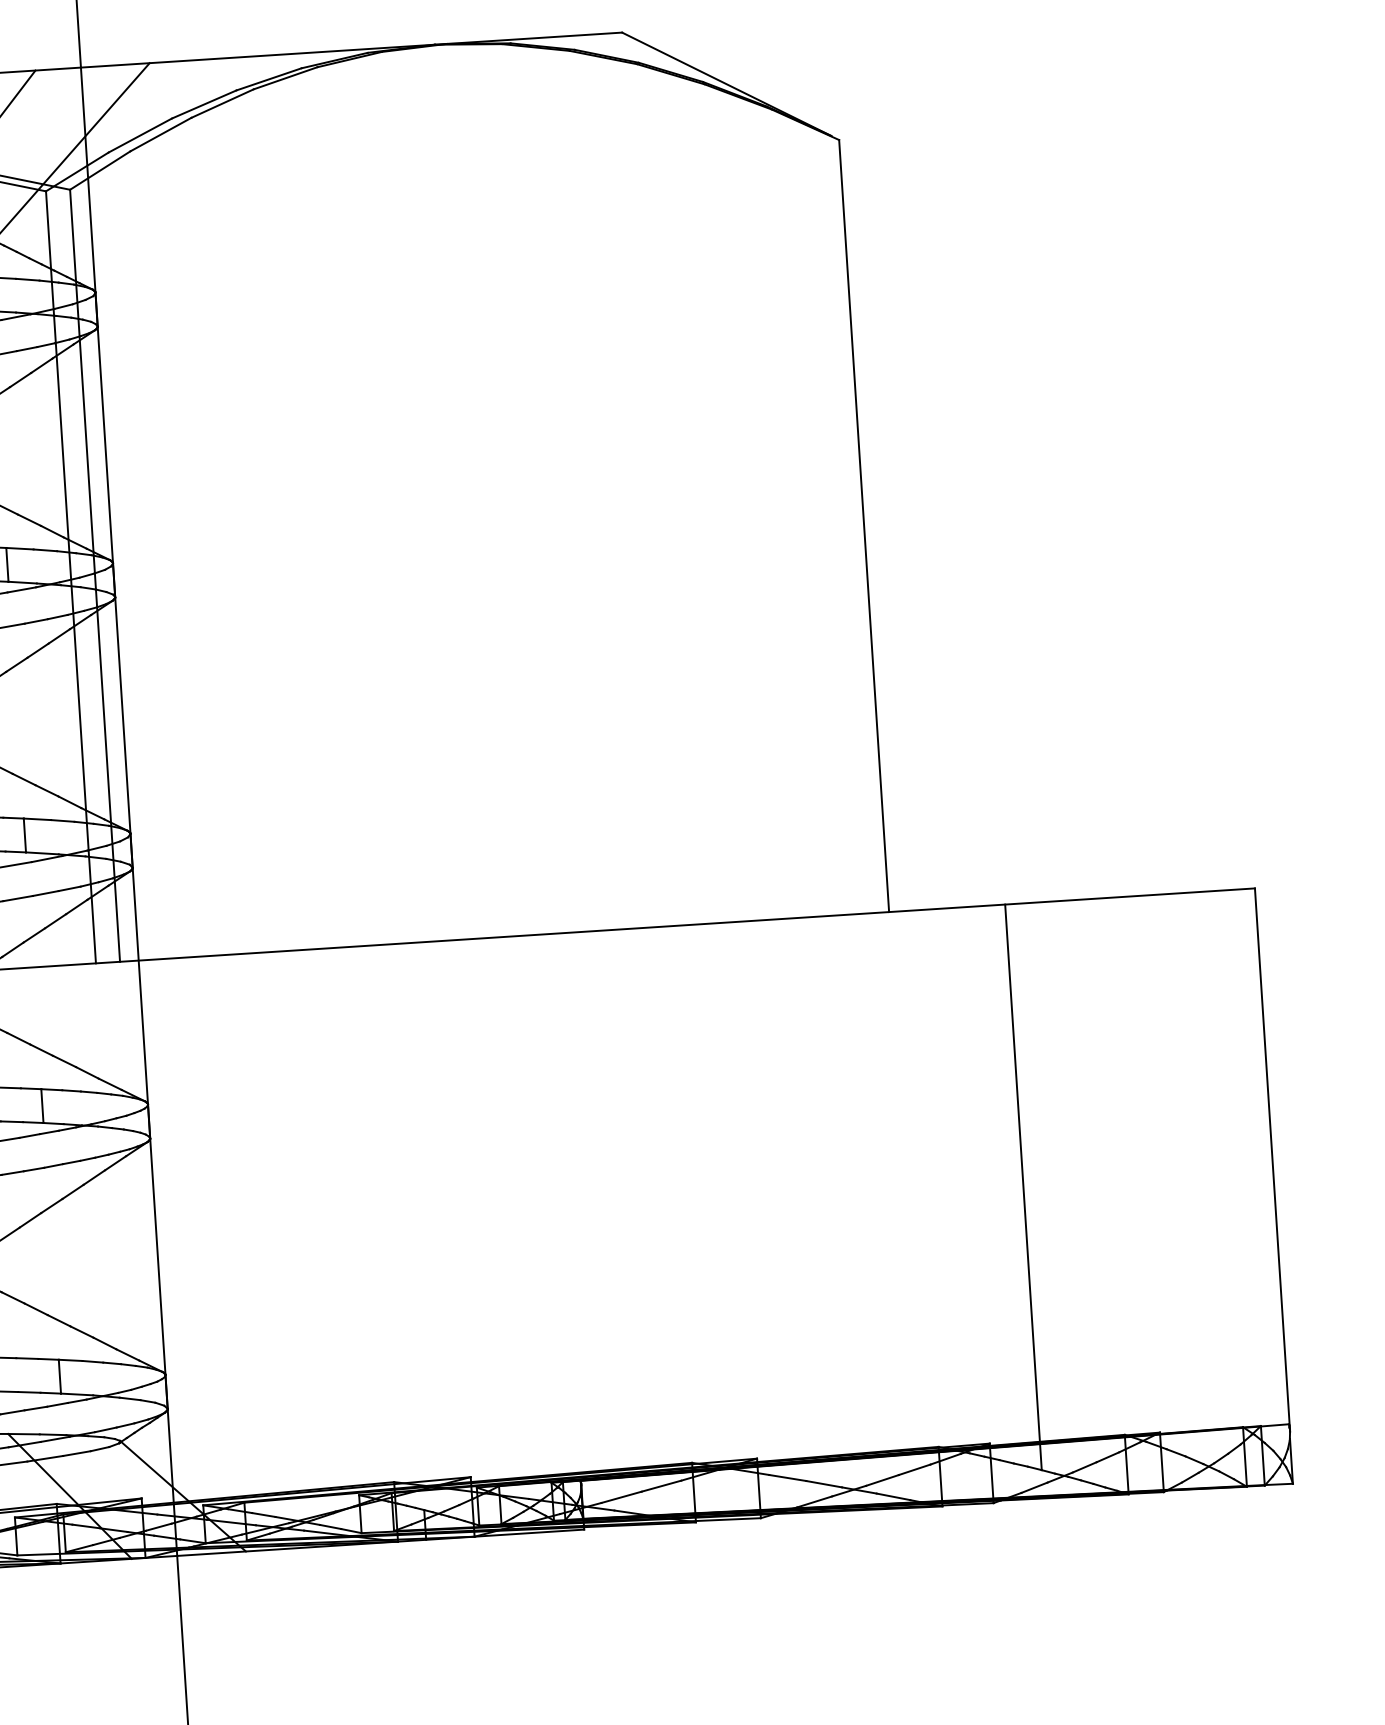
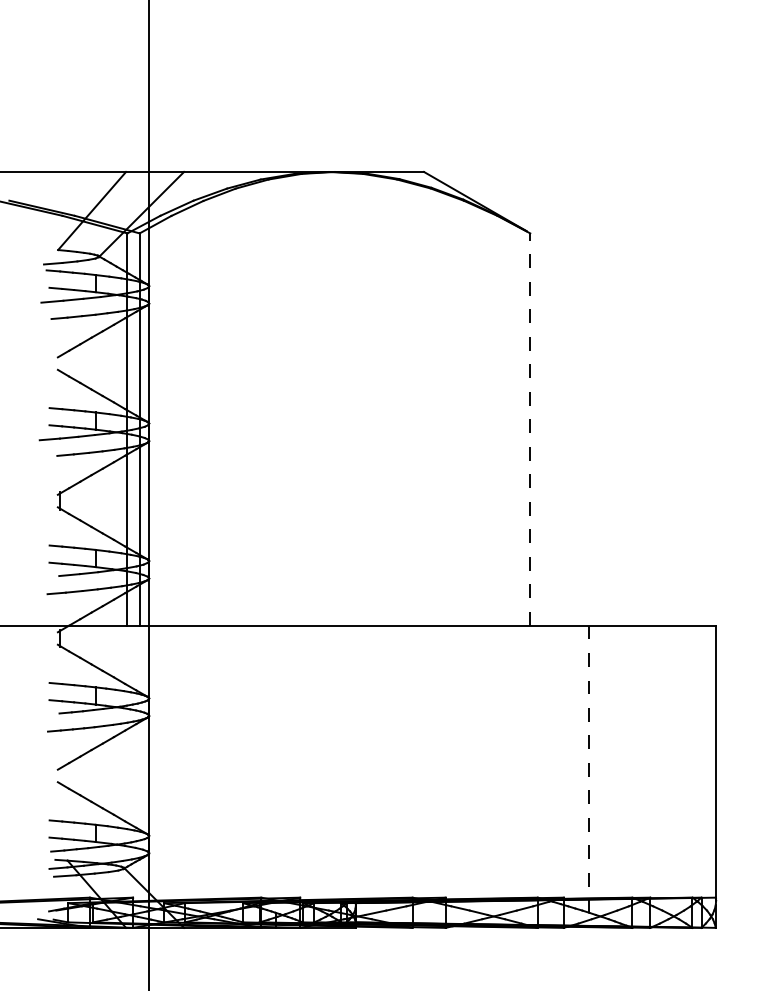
line: (864, 524) -> (530, 428), solid -> dashed
line: (1024, 1188) -> (589, 769), solid -> dashed

